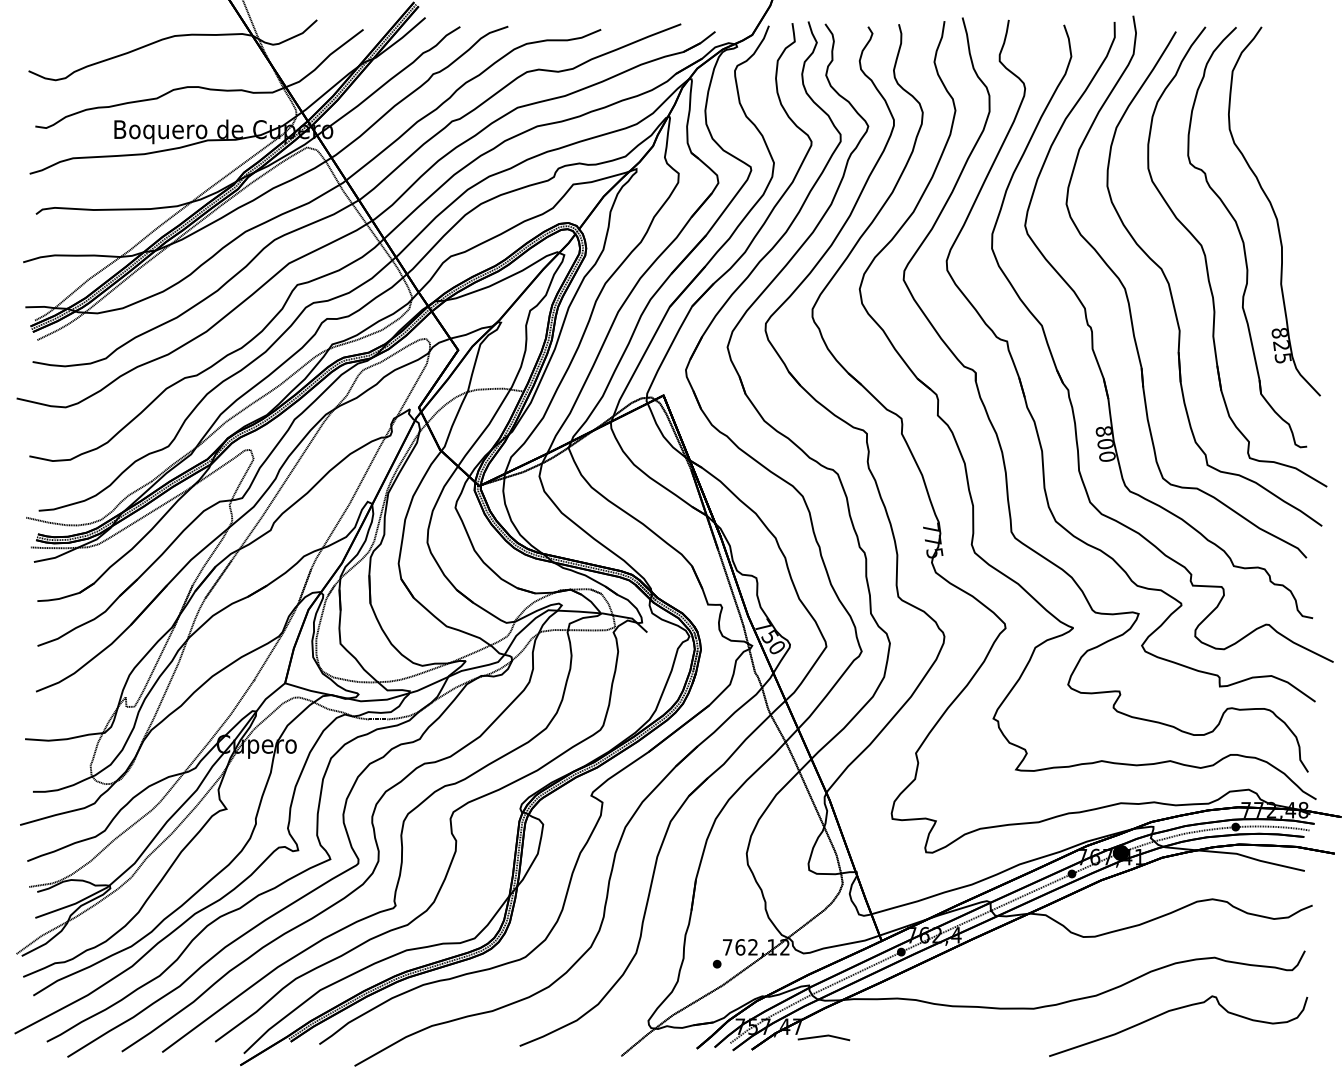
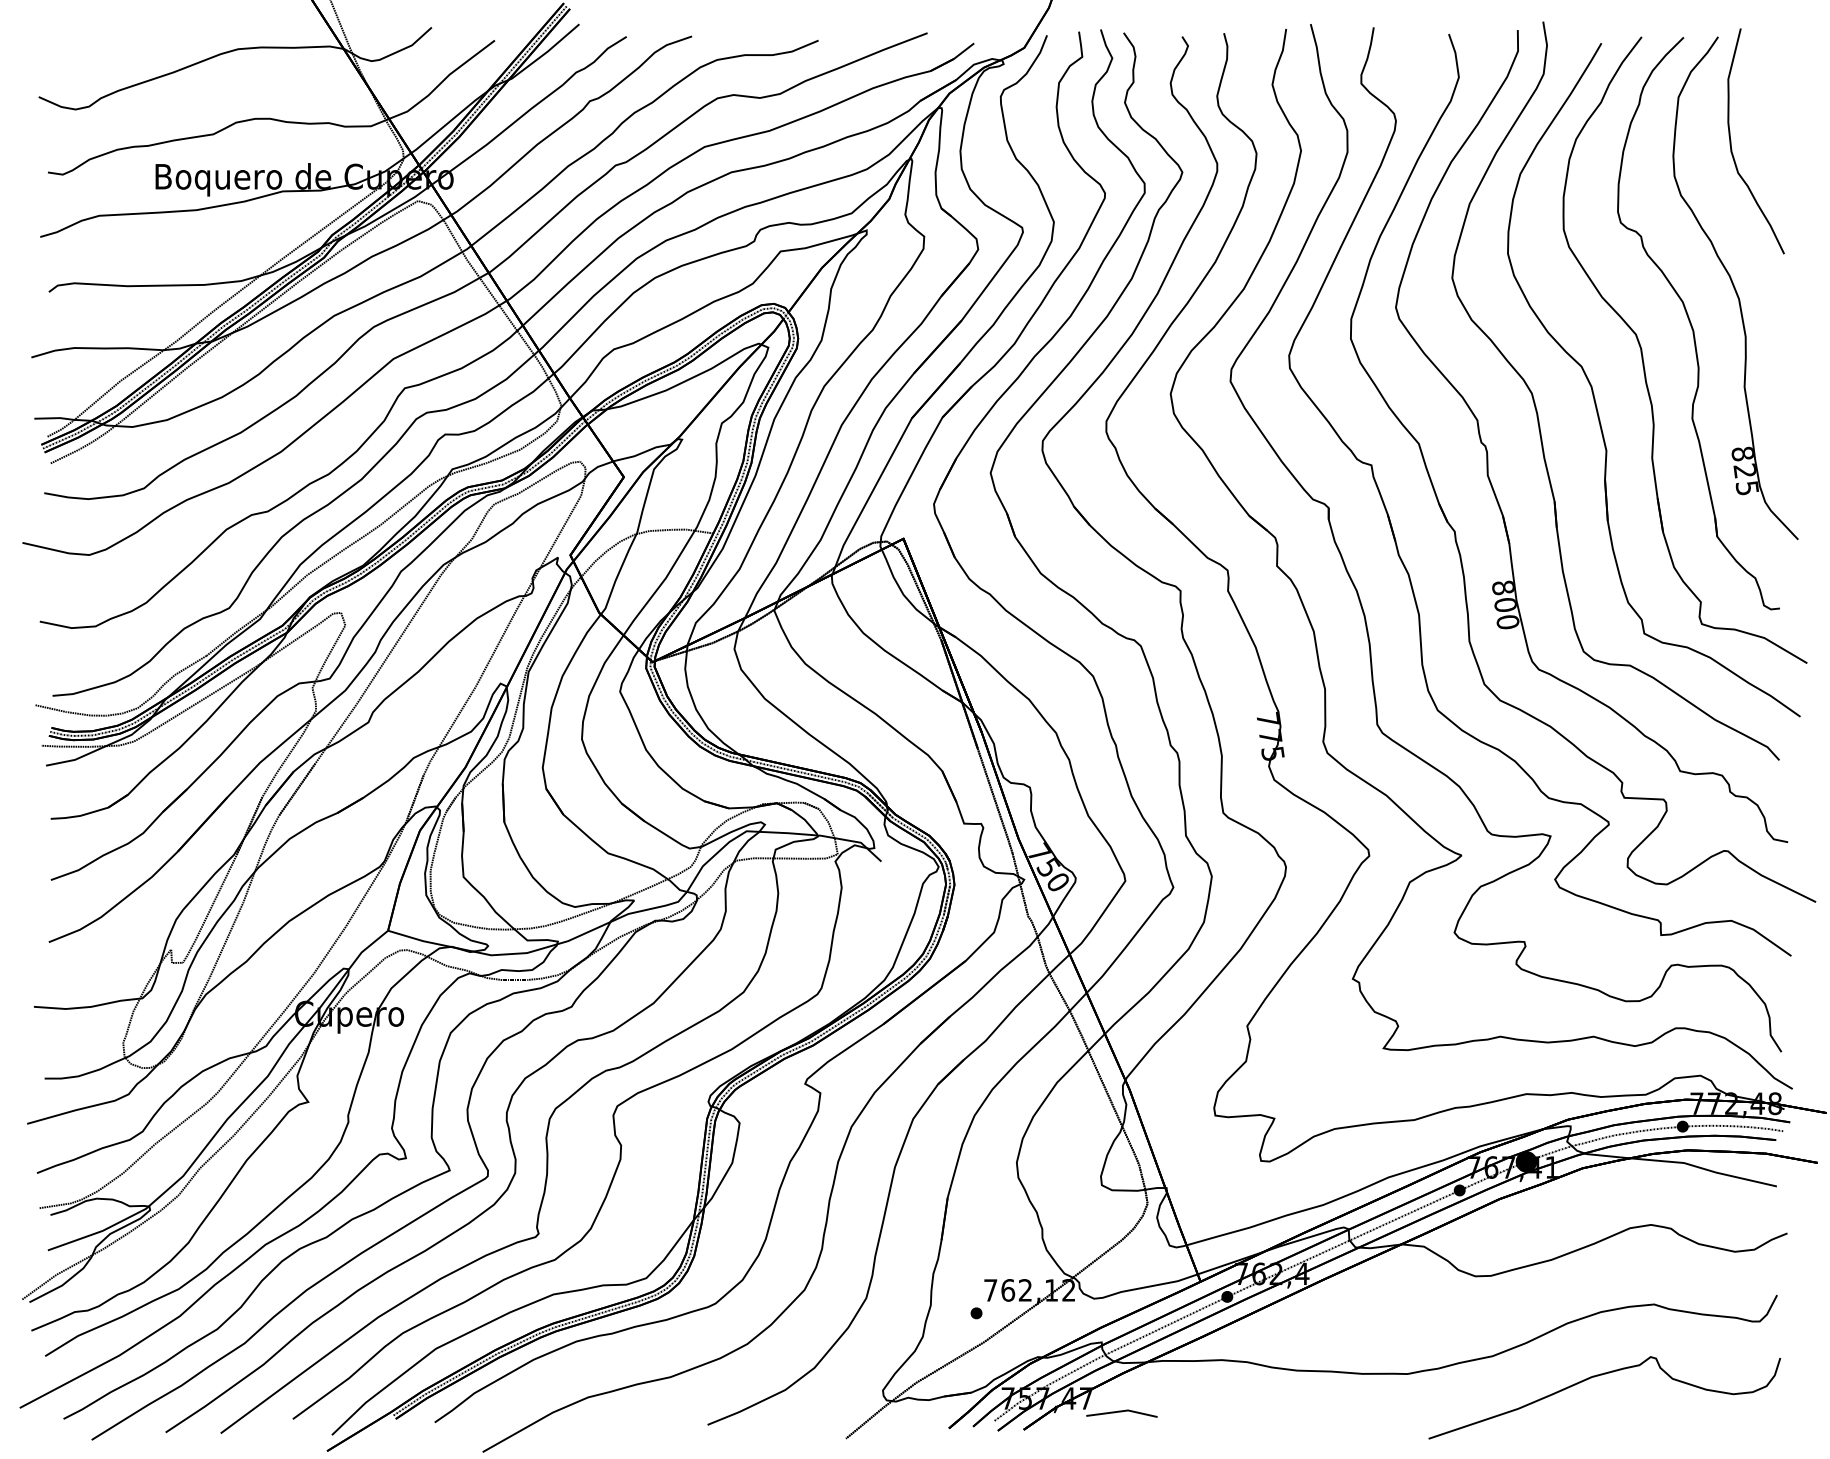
part: (1272, 108) -> (1732, 147), added

